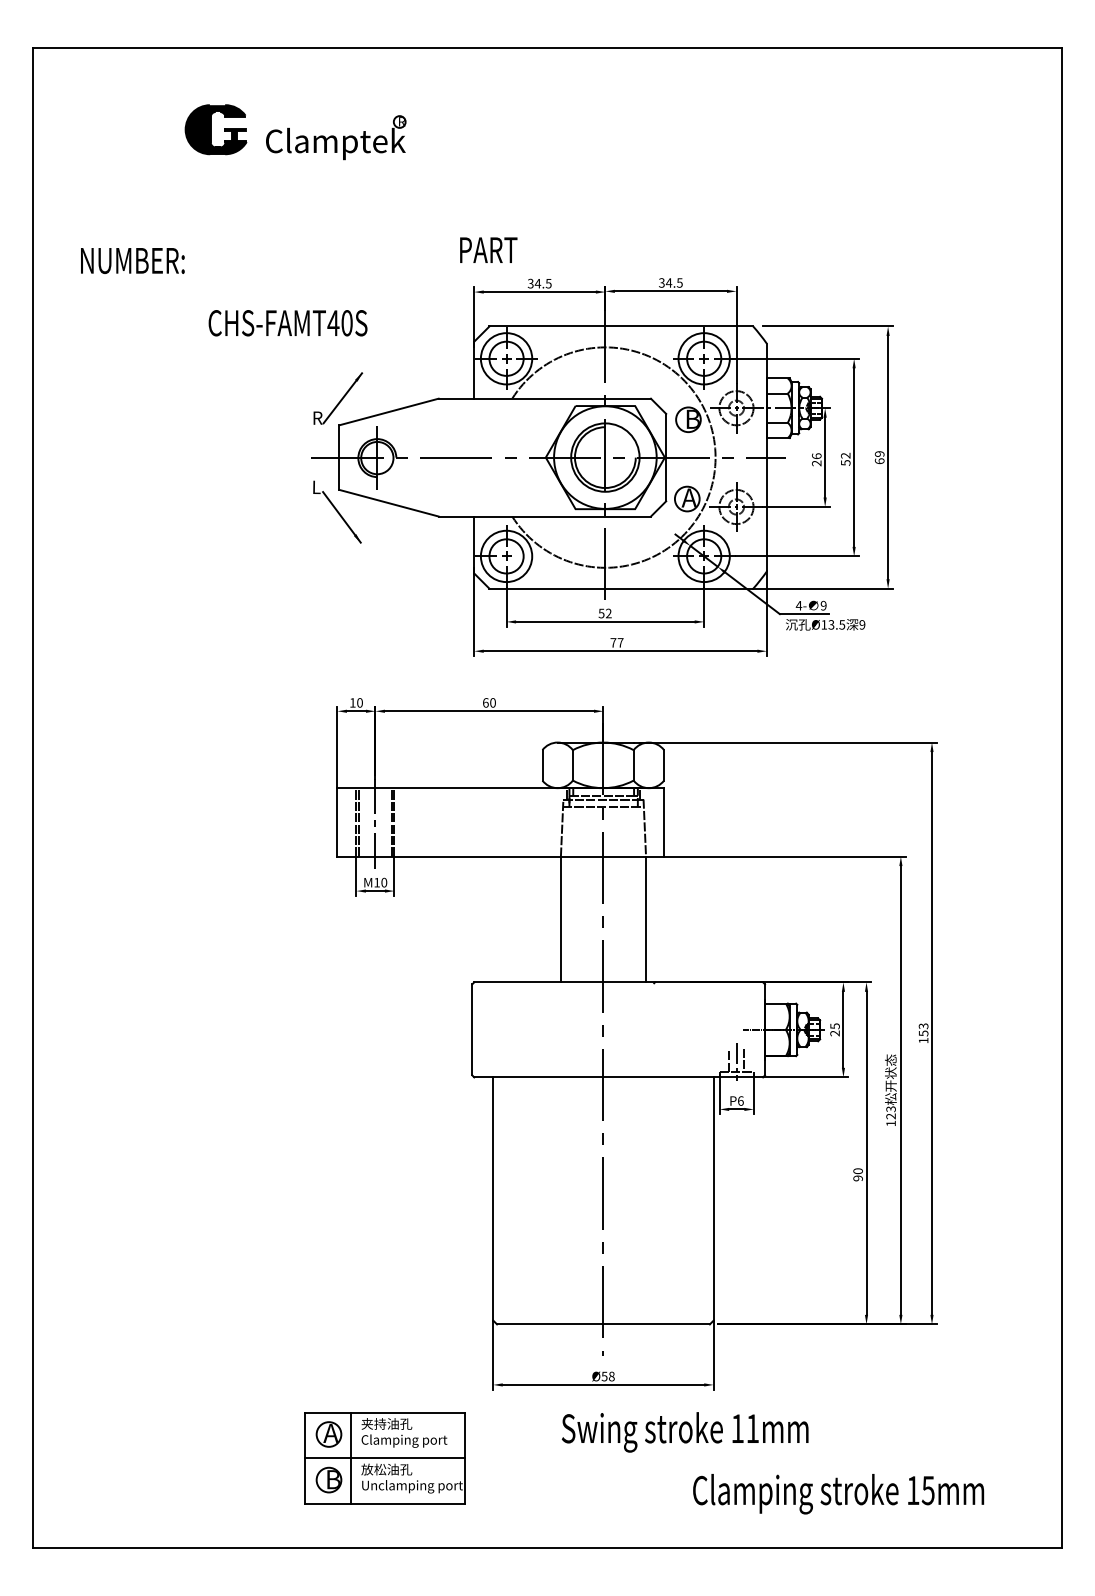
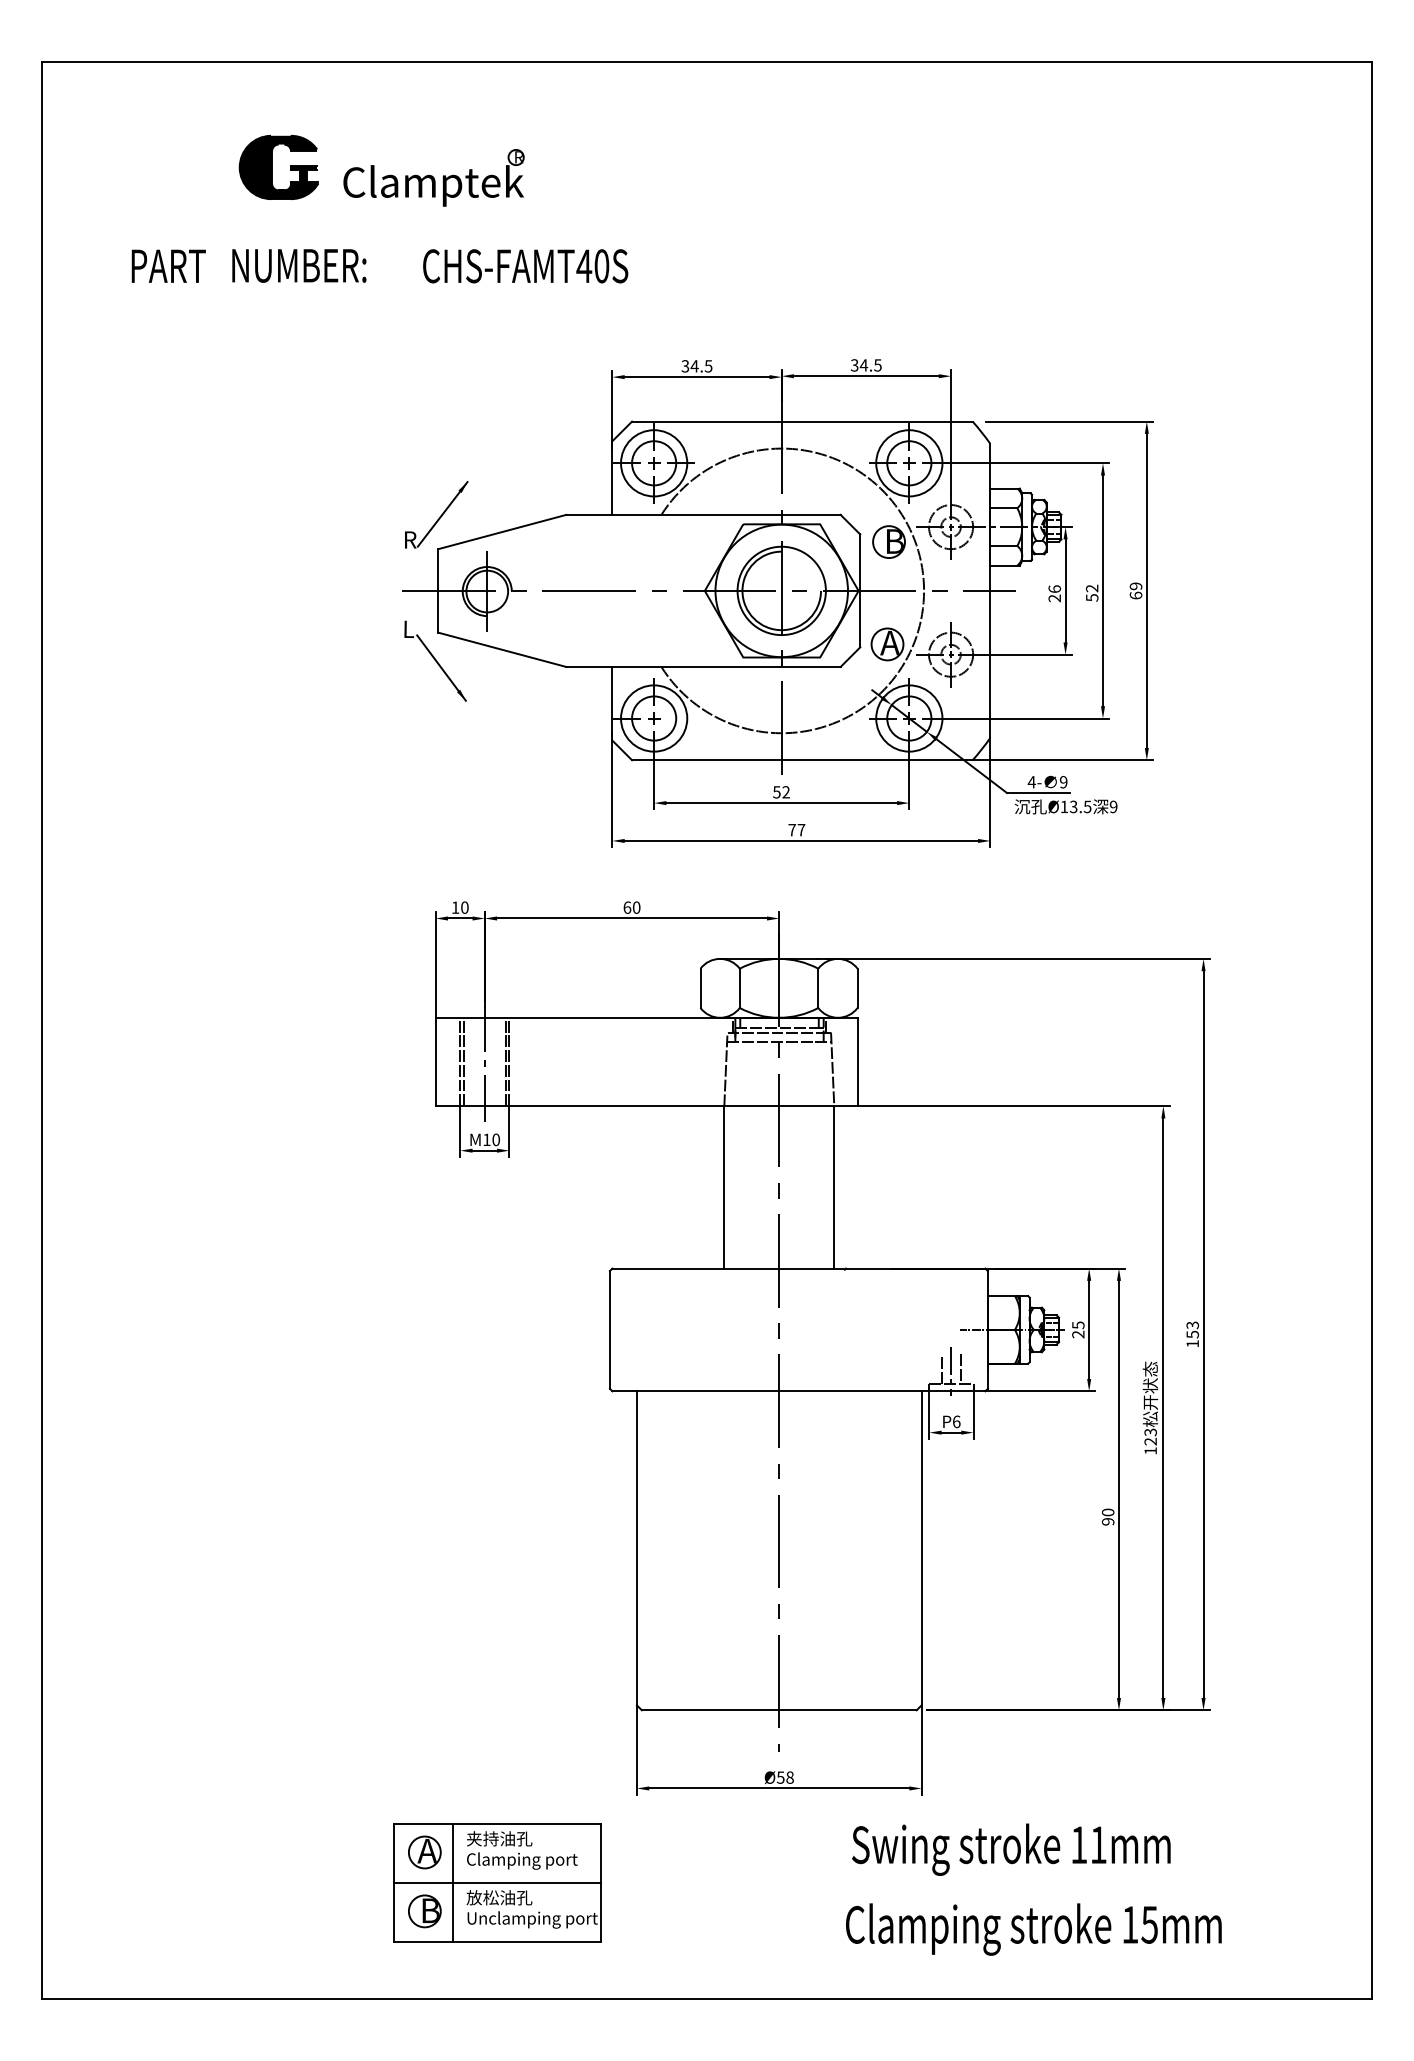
text: (488, 249) -> (168, 265), moved
text: (132, 260) -> (298, 265), moved
text: (287, 323) -> (524, 266), moved
text: (684, 1432) -> (1010, 1849), moved
text: (838, 1494) -> (1033, 1929), moved

